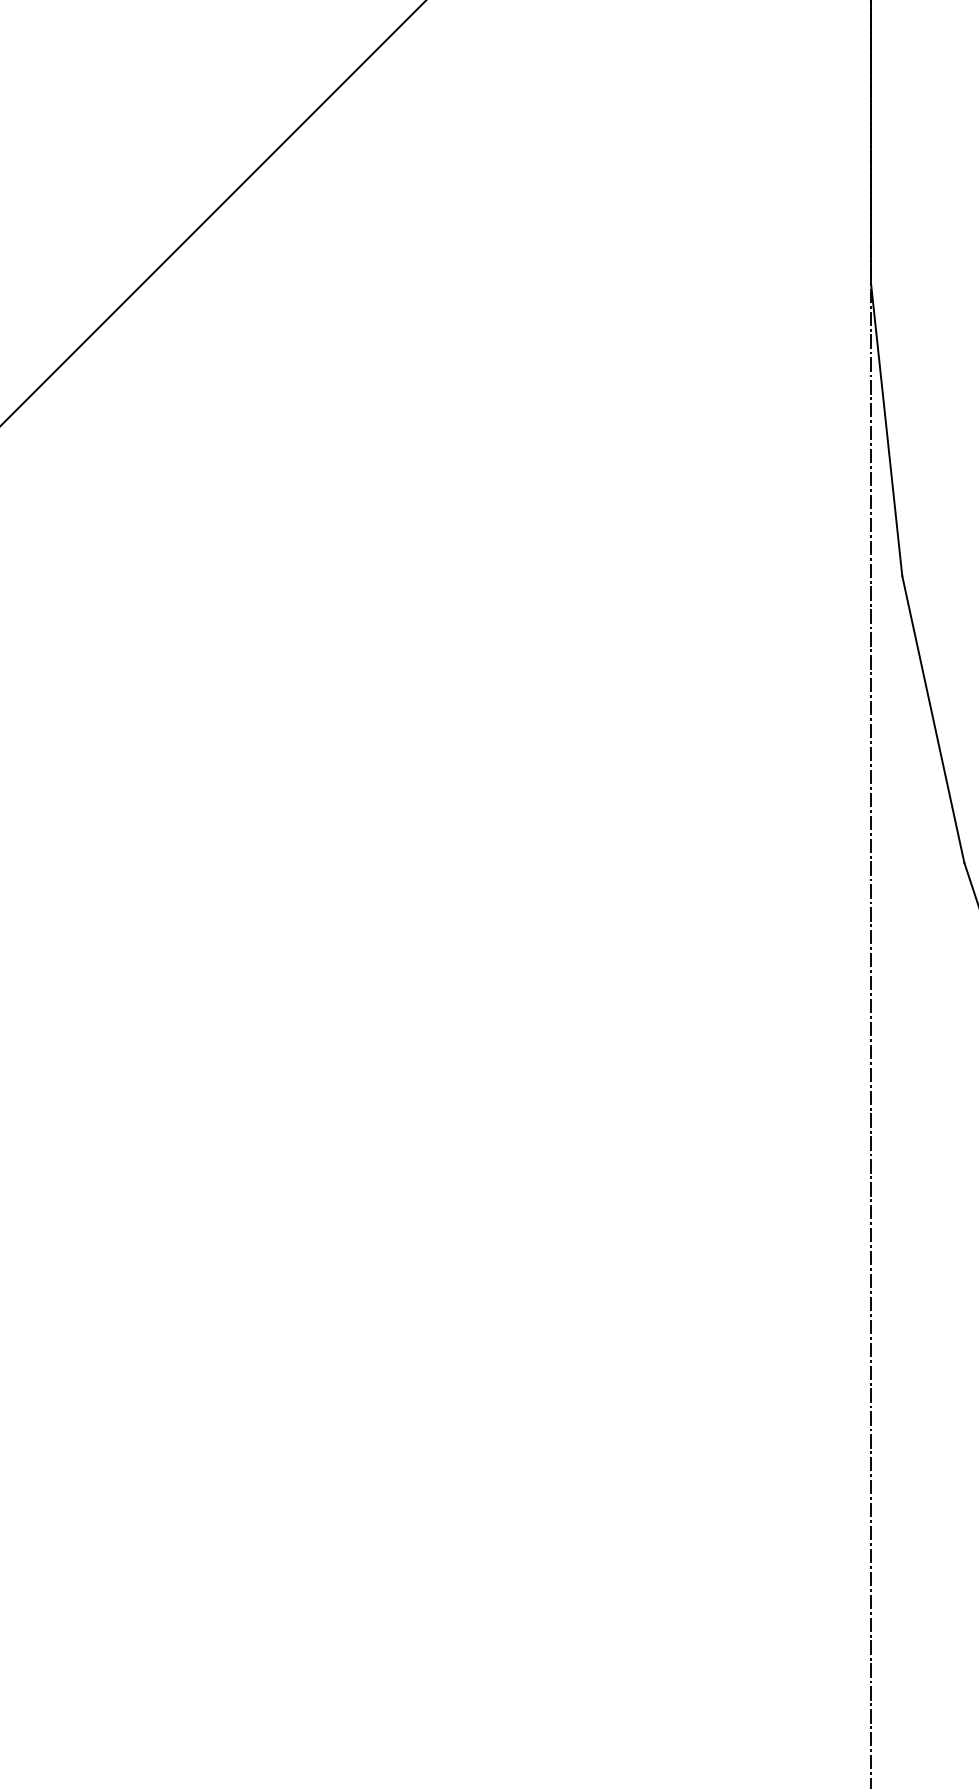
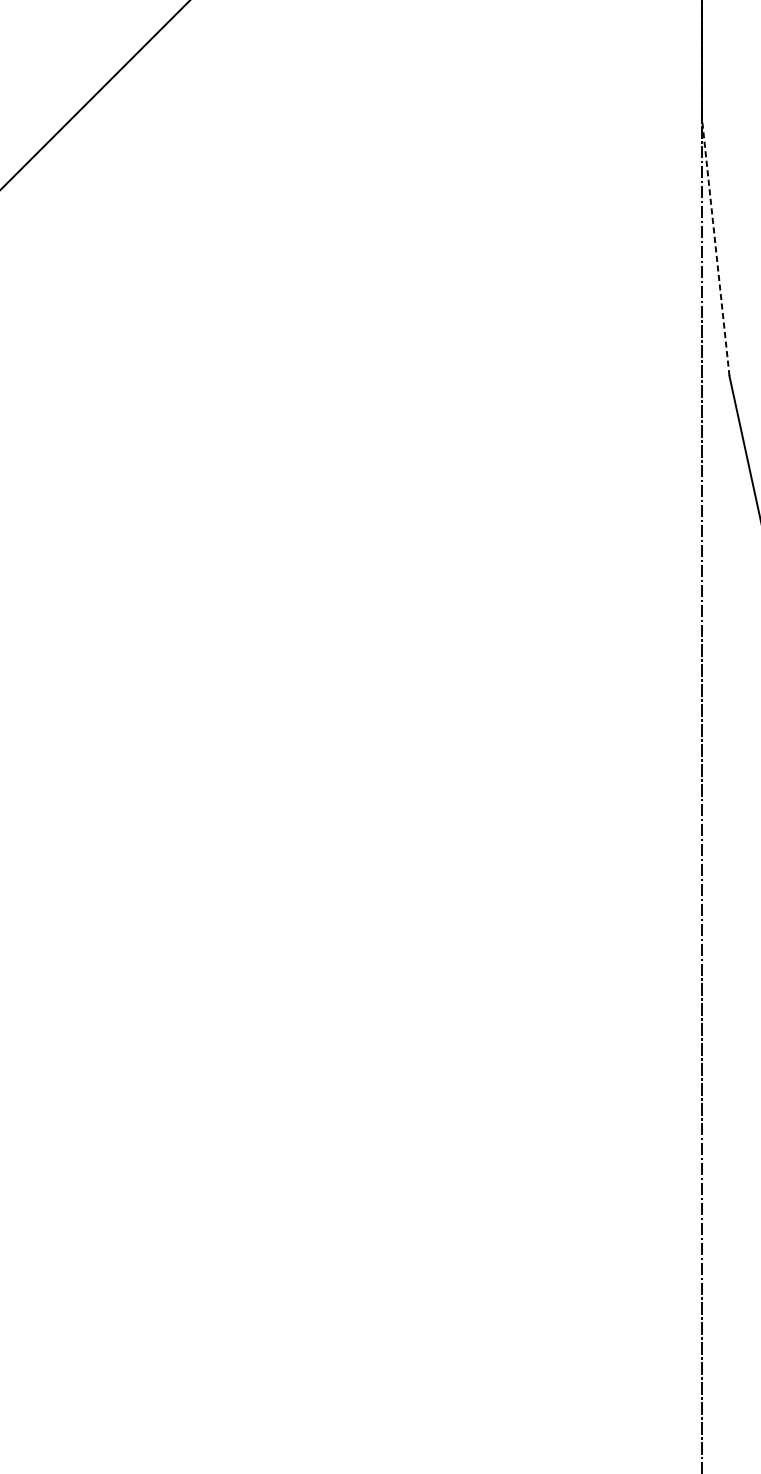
line: (886, 430) -> (715, 249), solid -> dashed

